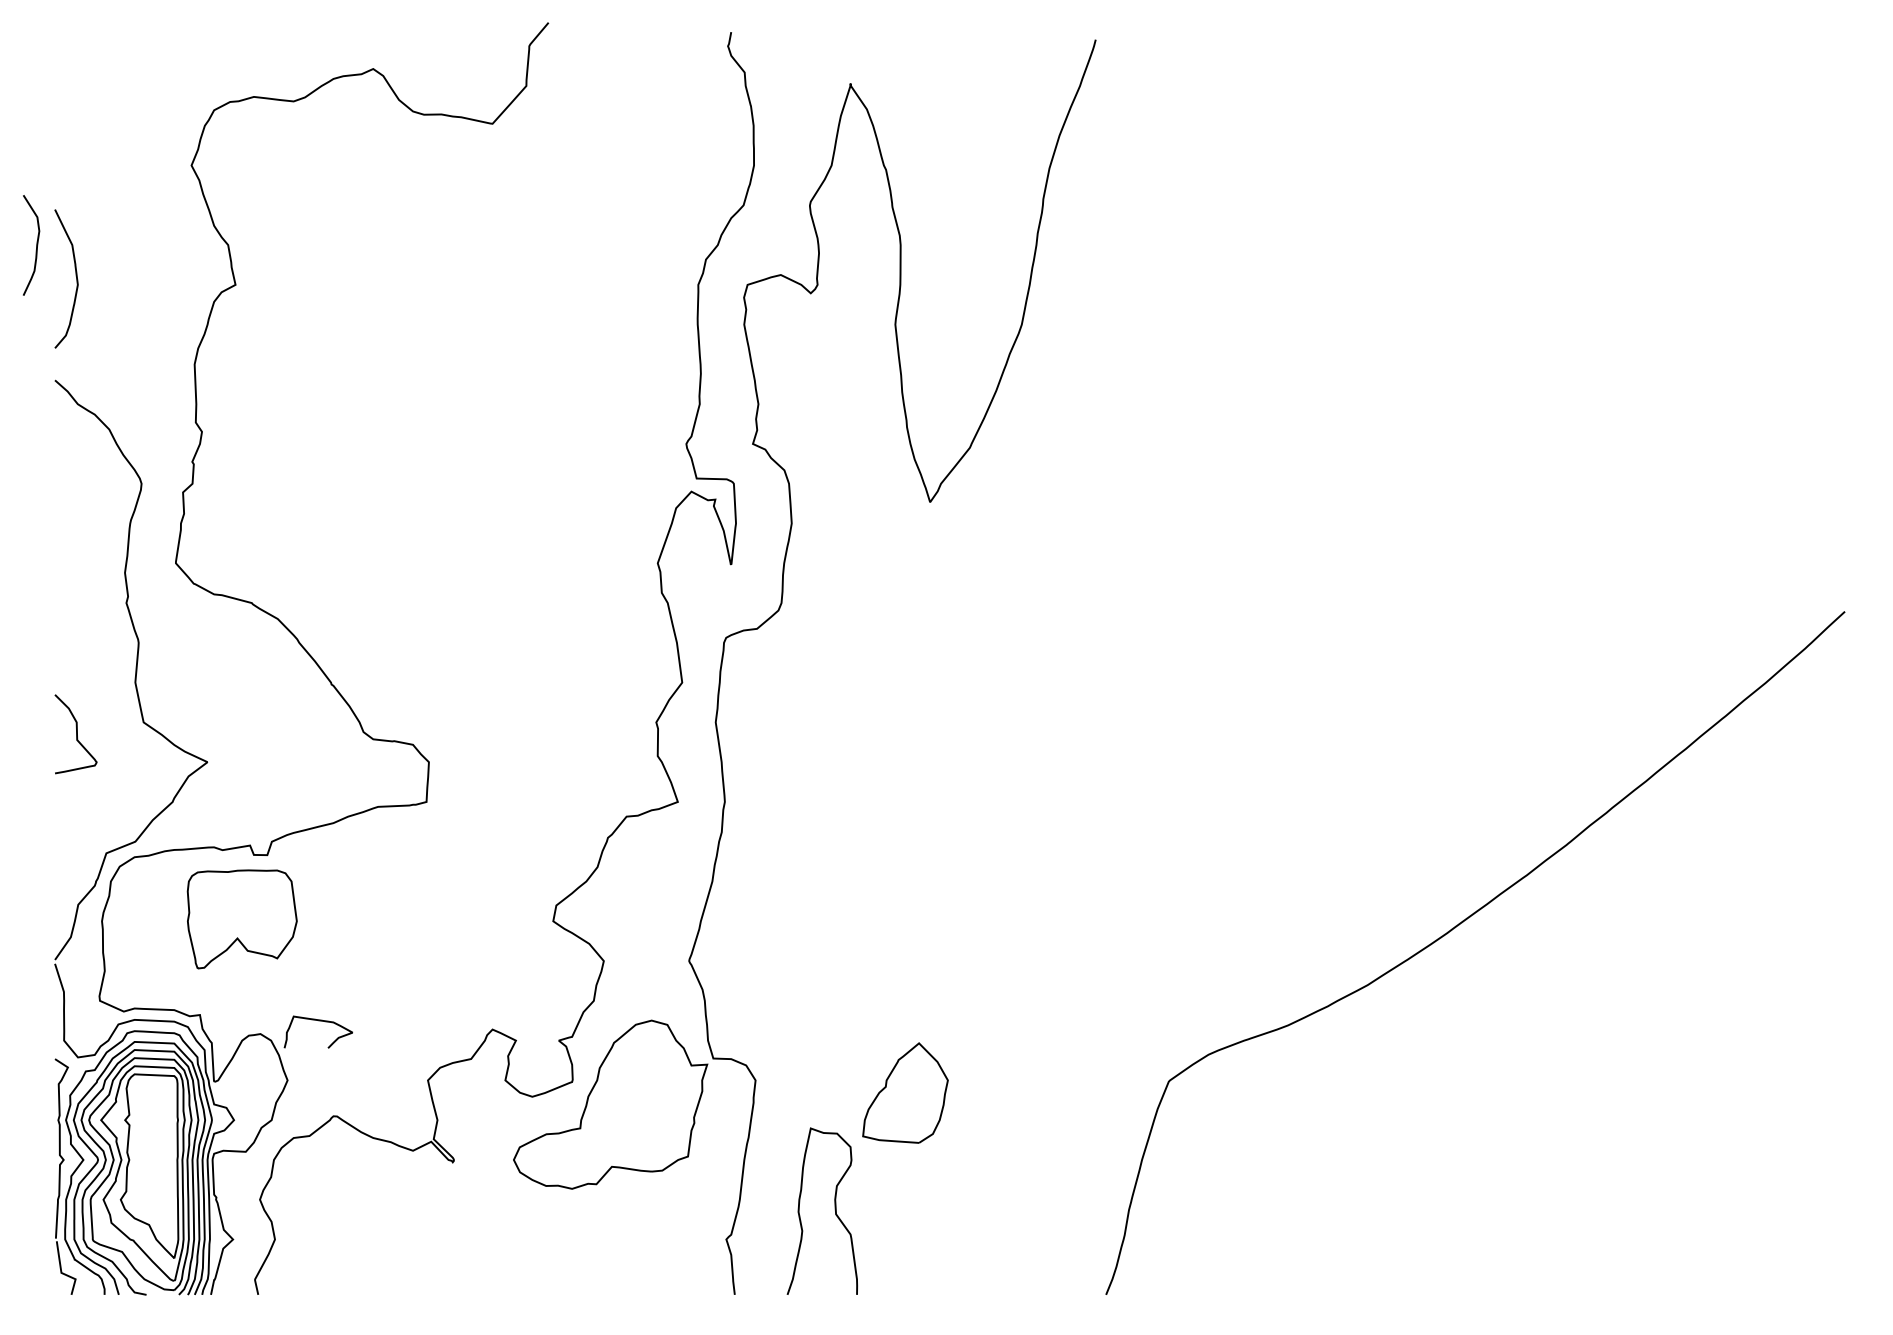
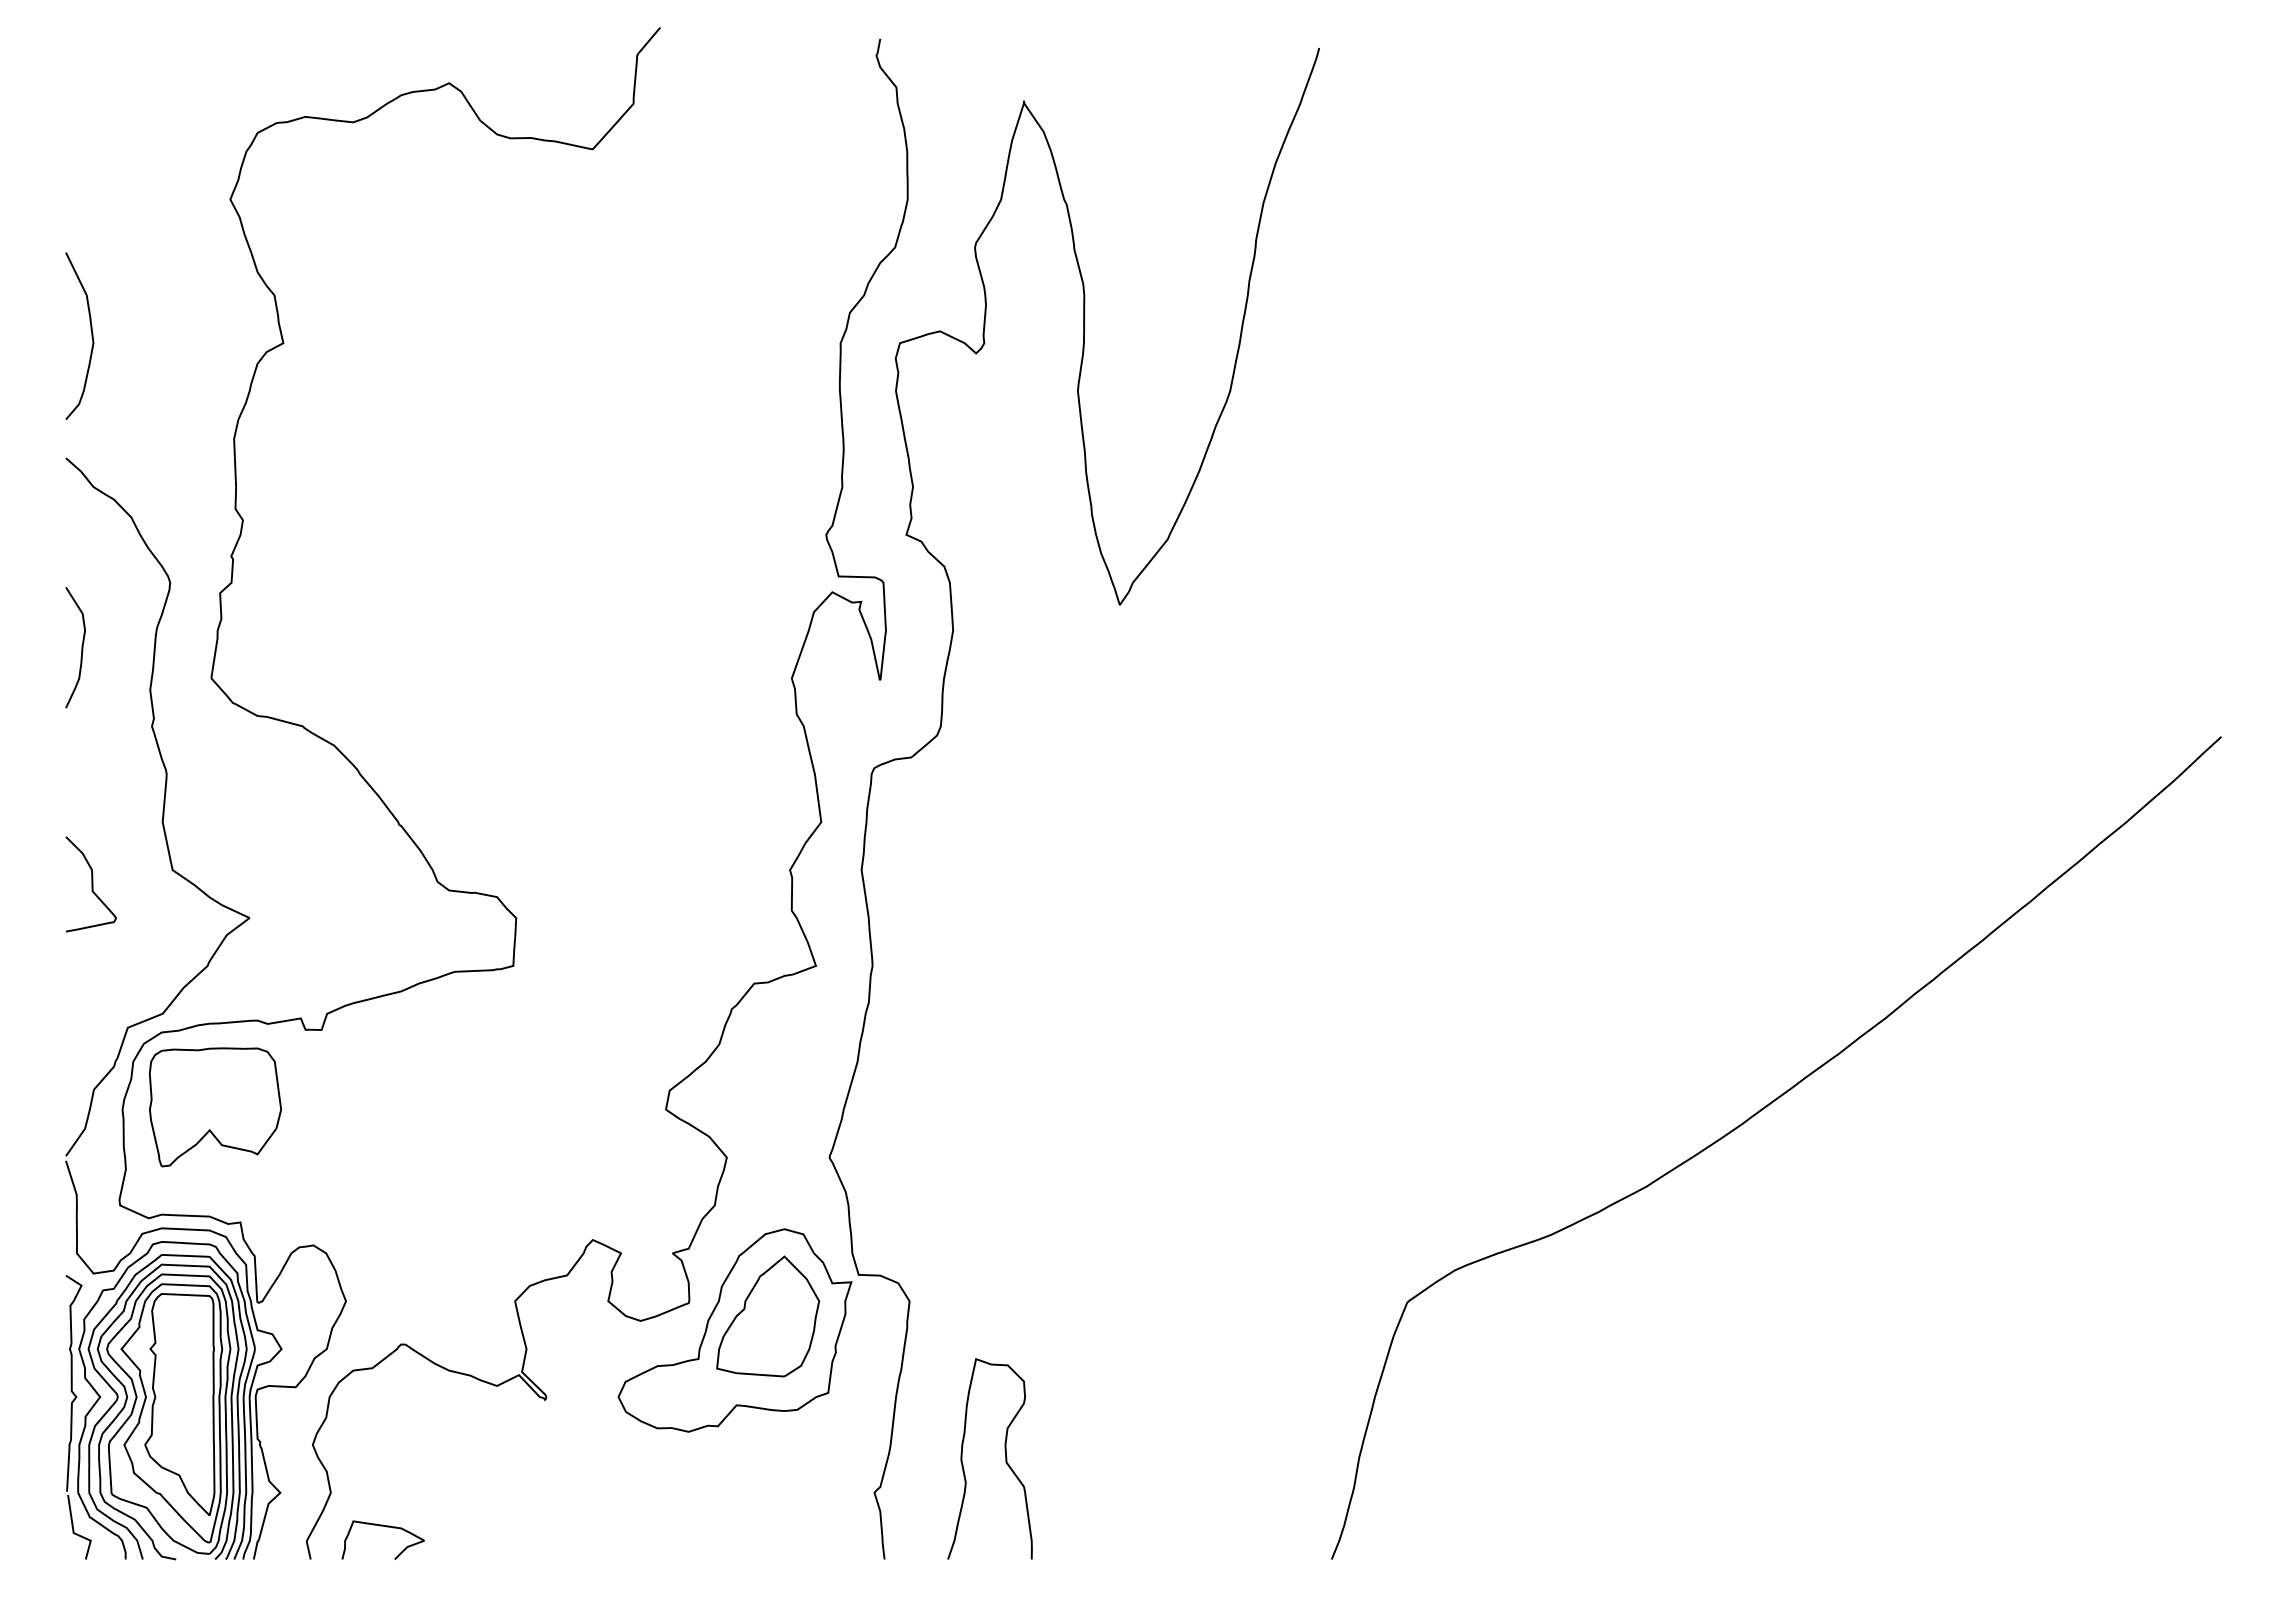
curve: (36, 245) -> (81, 647), moved
part: (242, 919) -> (215, 1107), moved
curve: (321, 1021) -> (386, 1527), moved
part: (905, 1093) -> (768, 1316), moved

